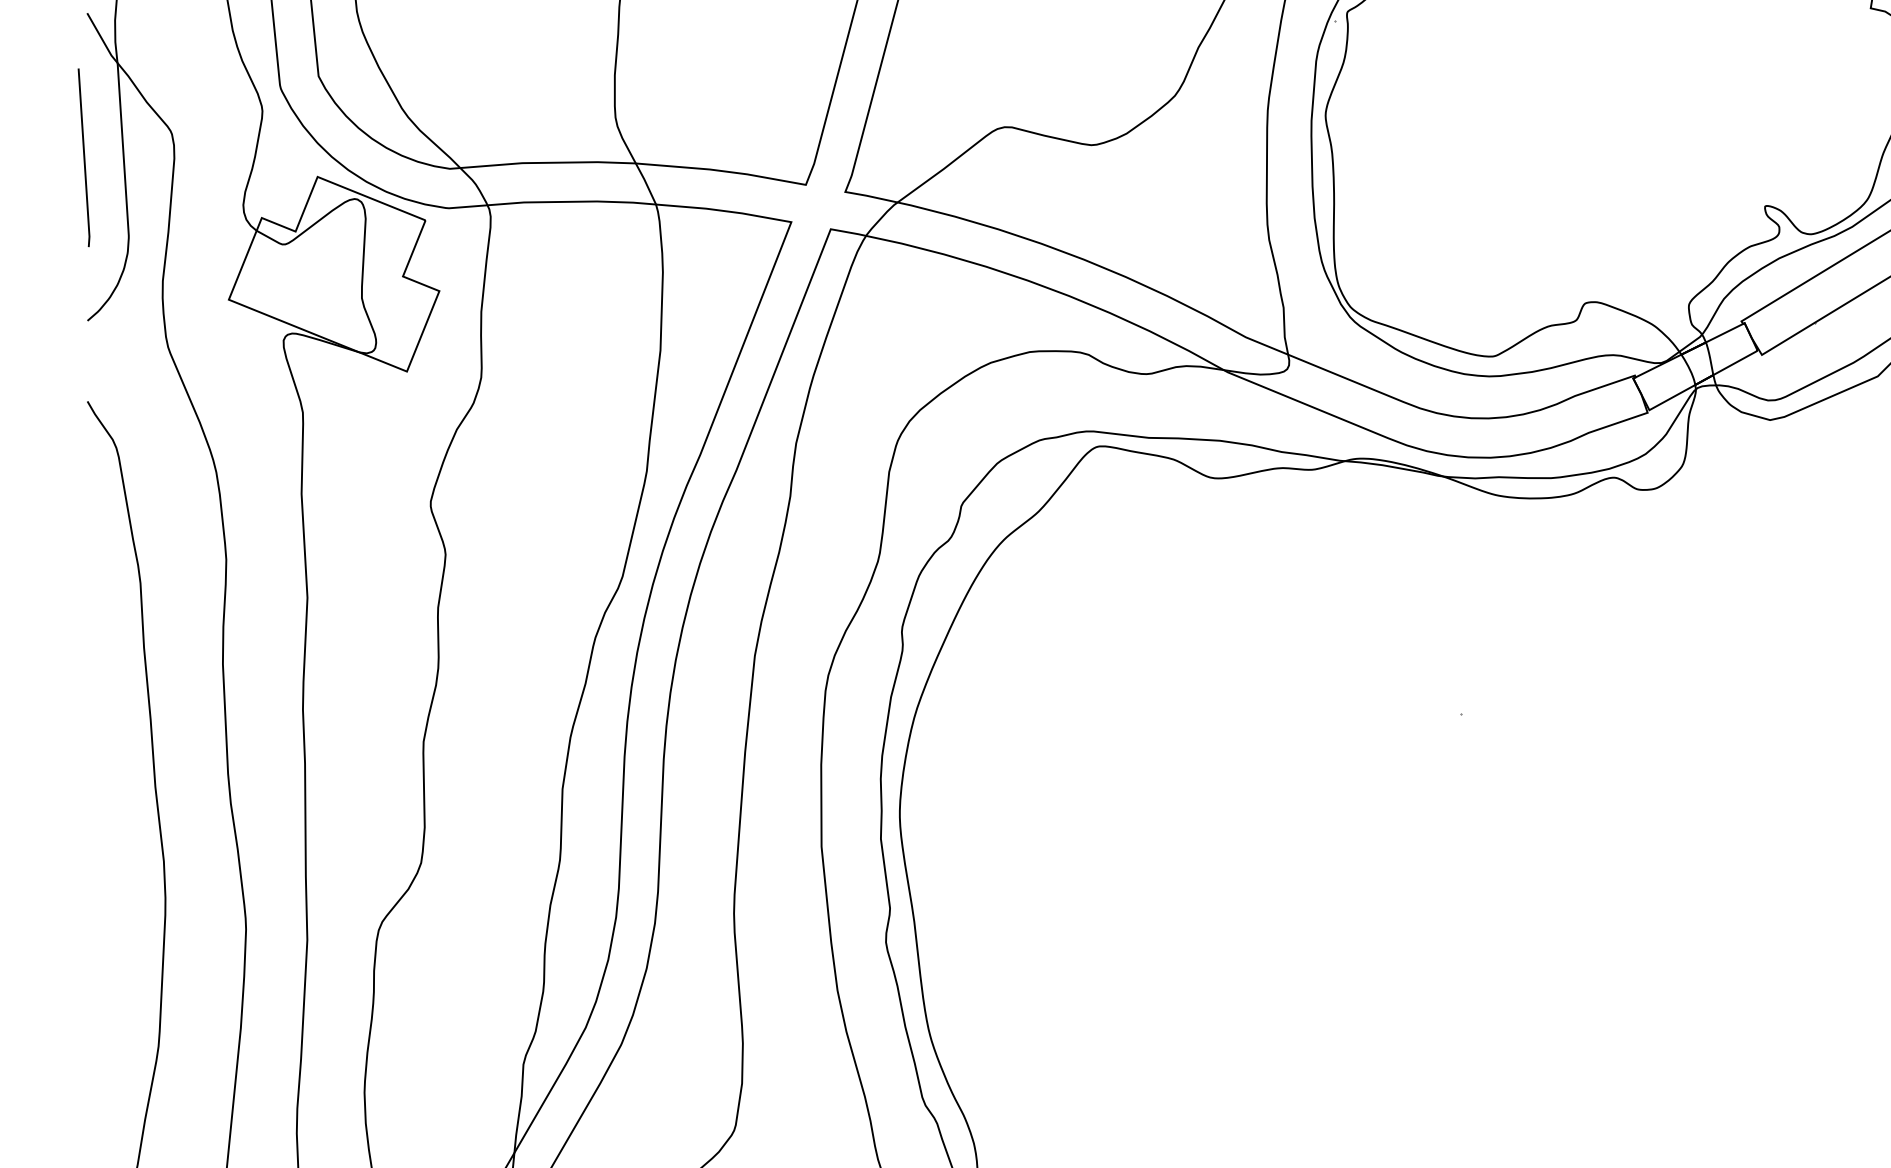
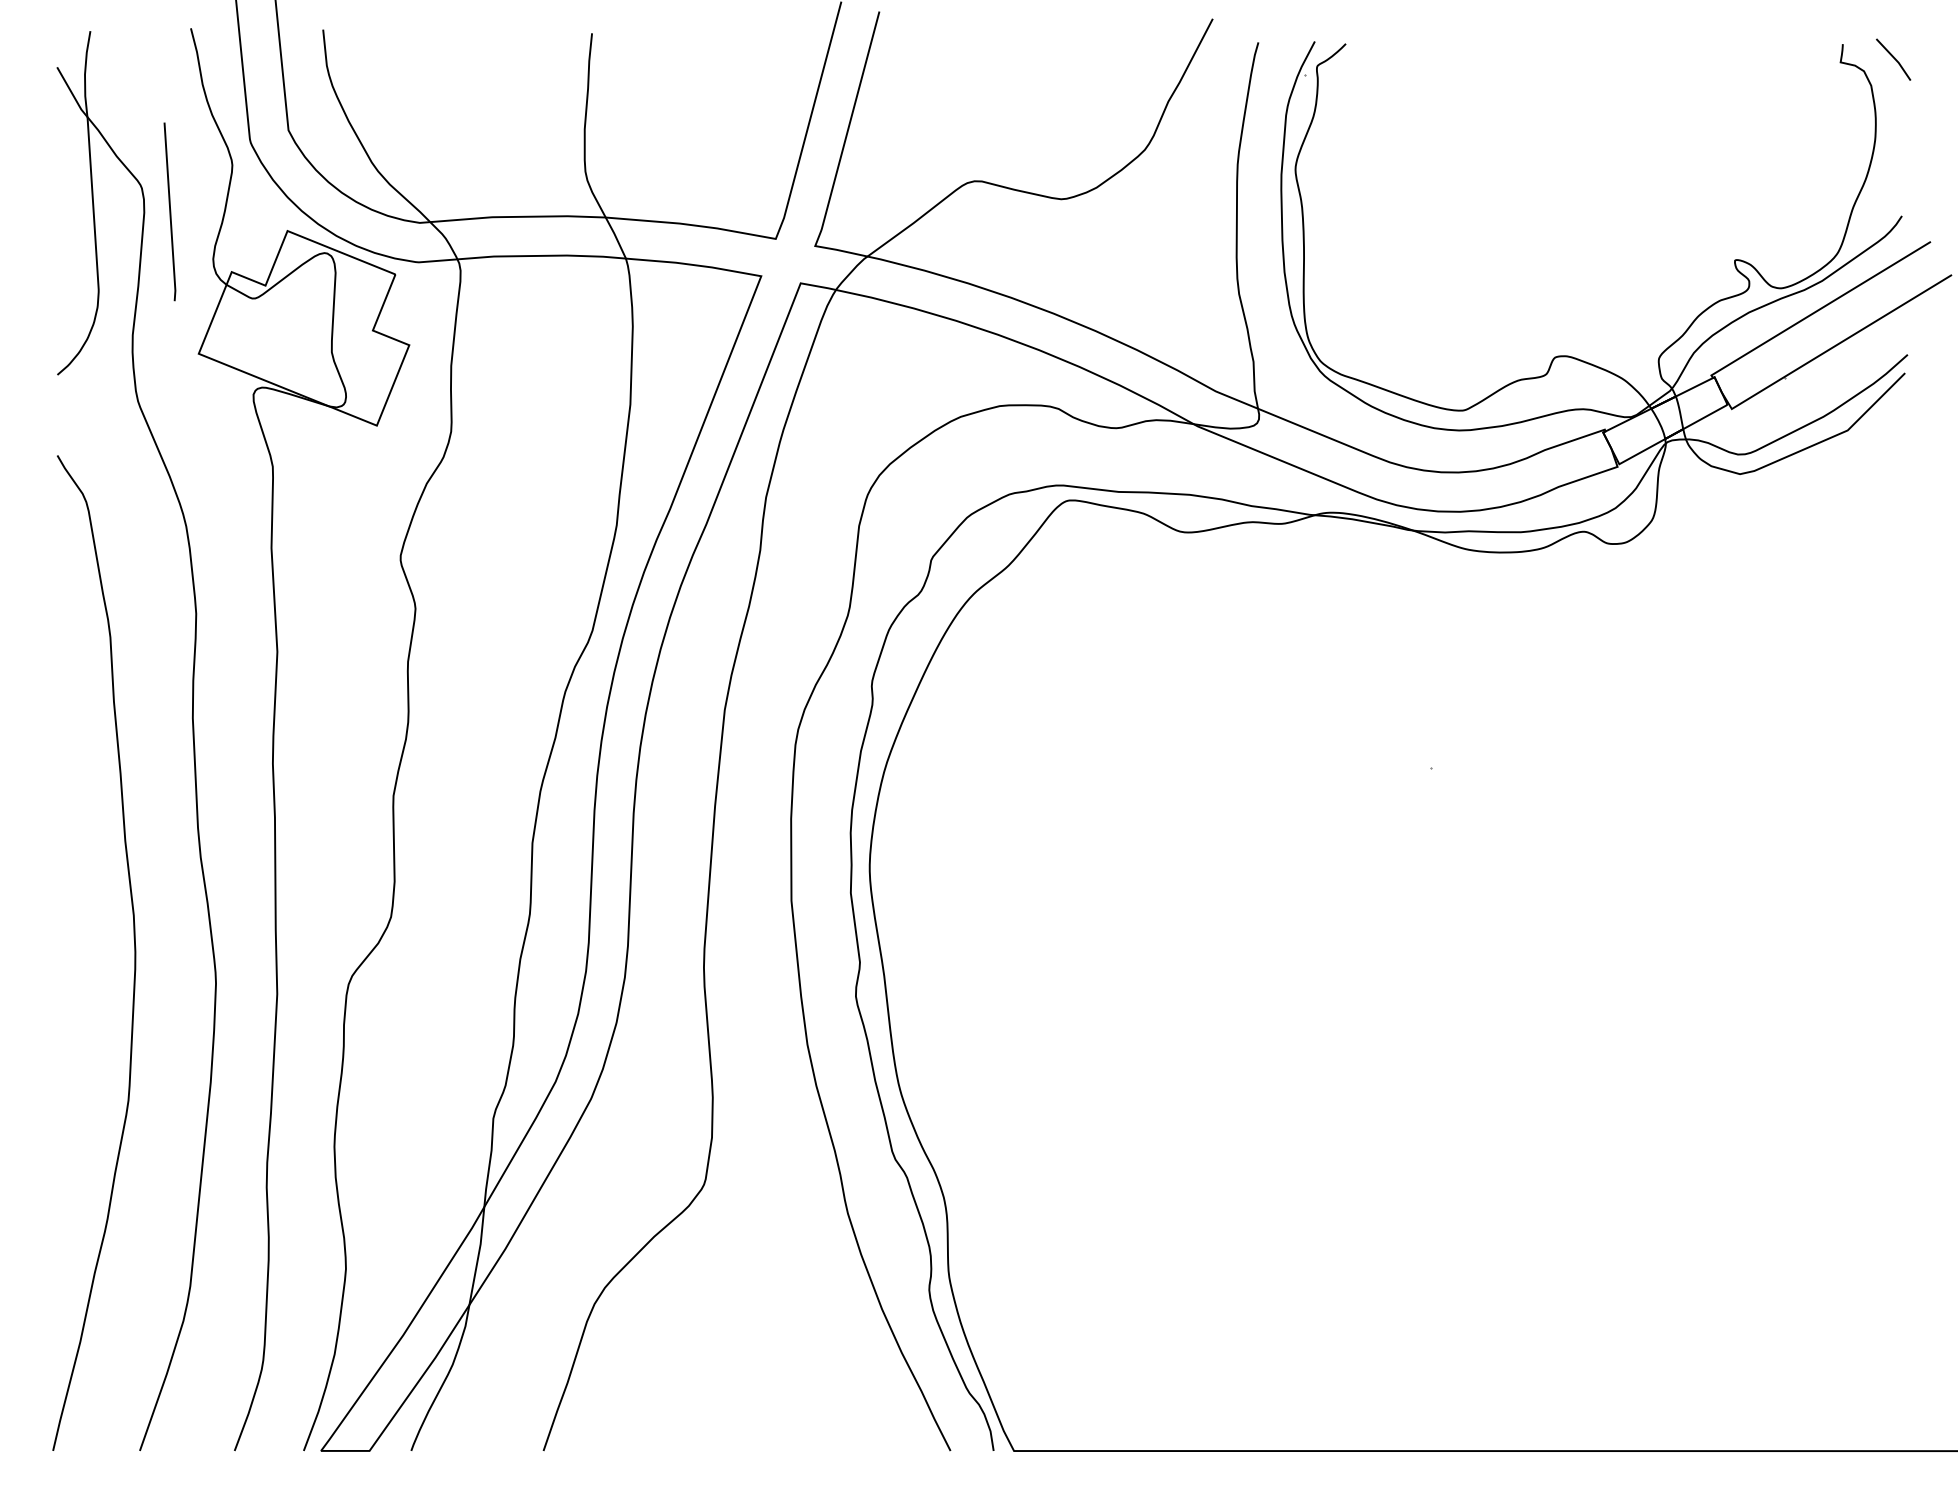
line: (83, 157) -> (169, 211), moved

